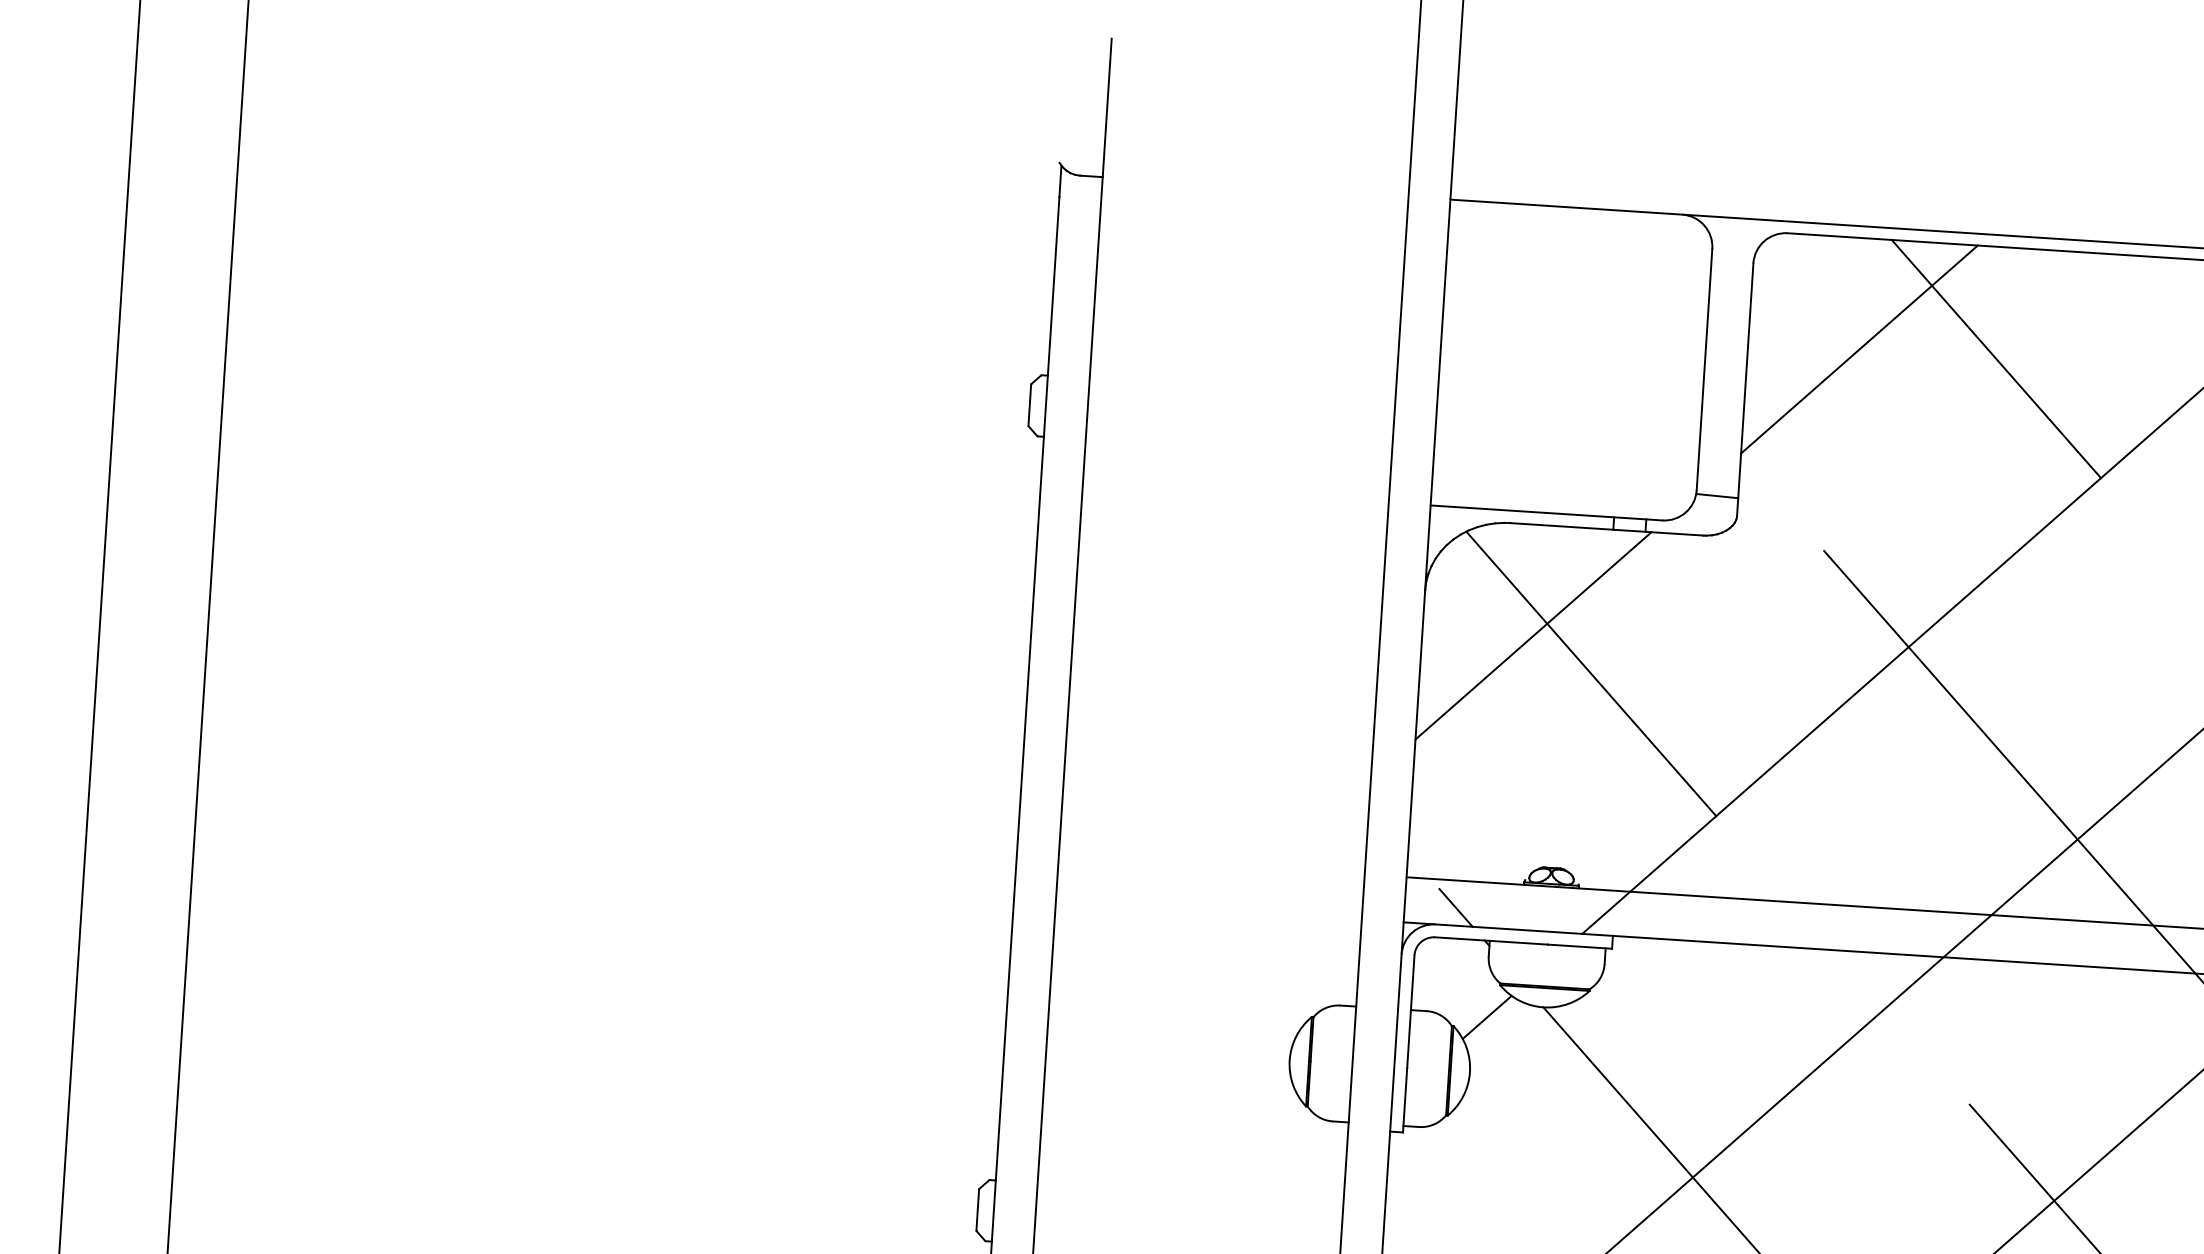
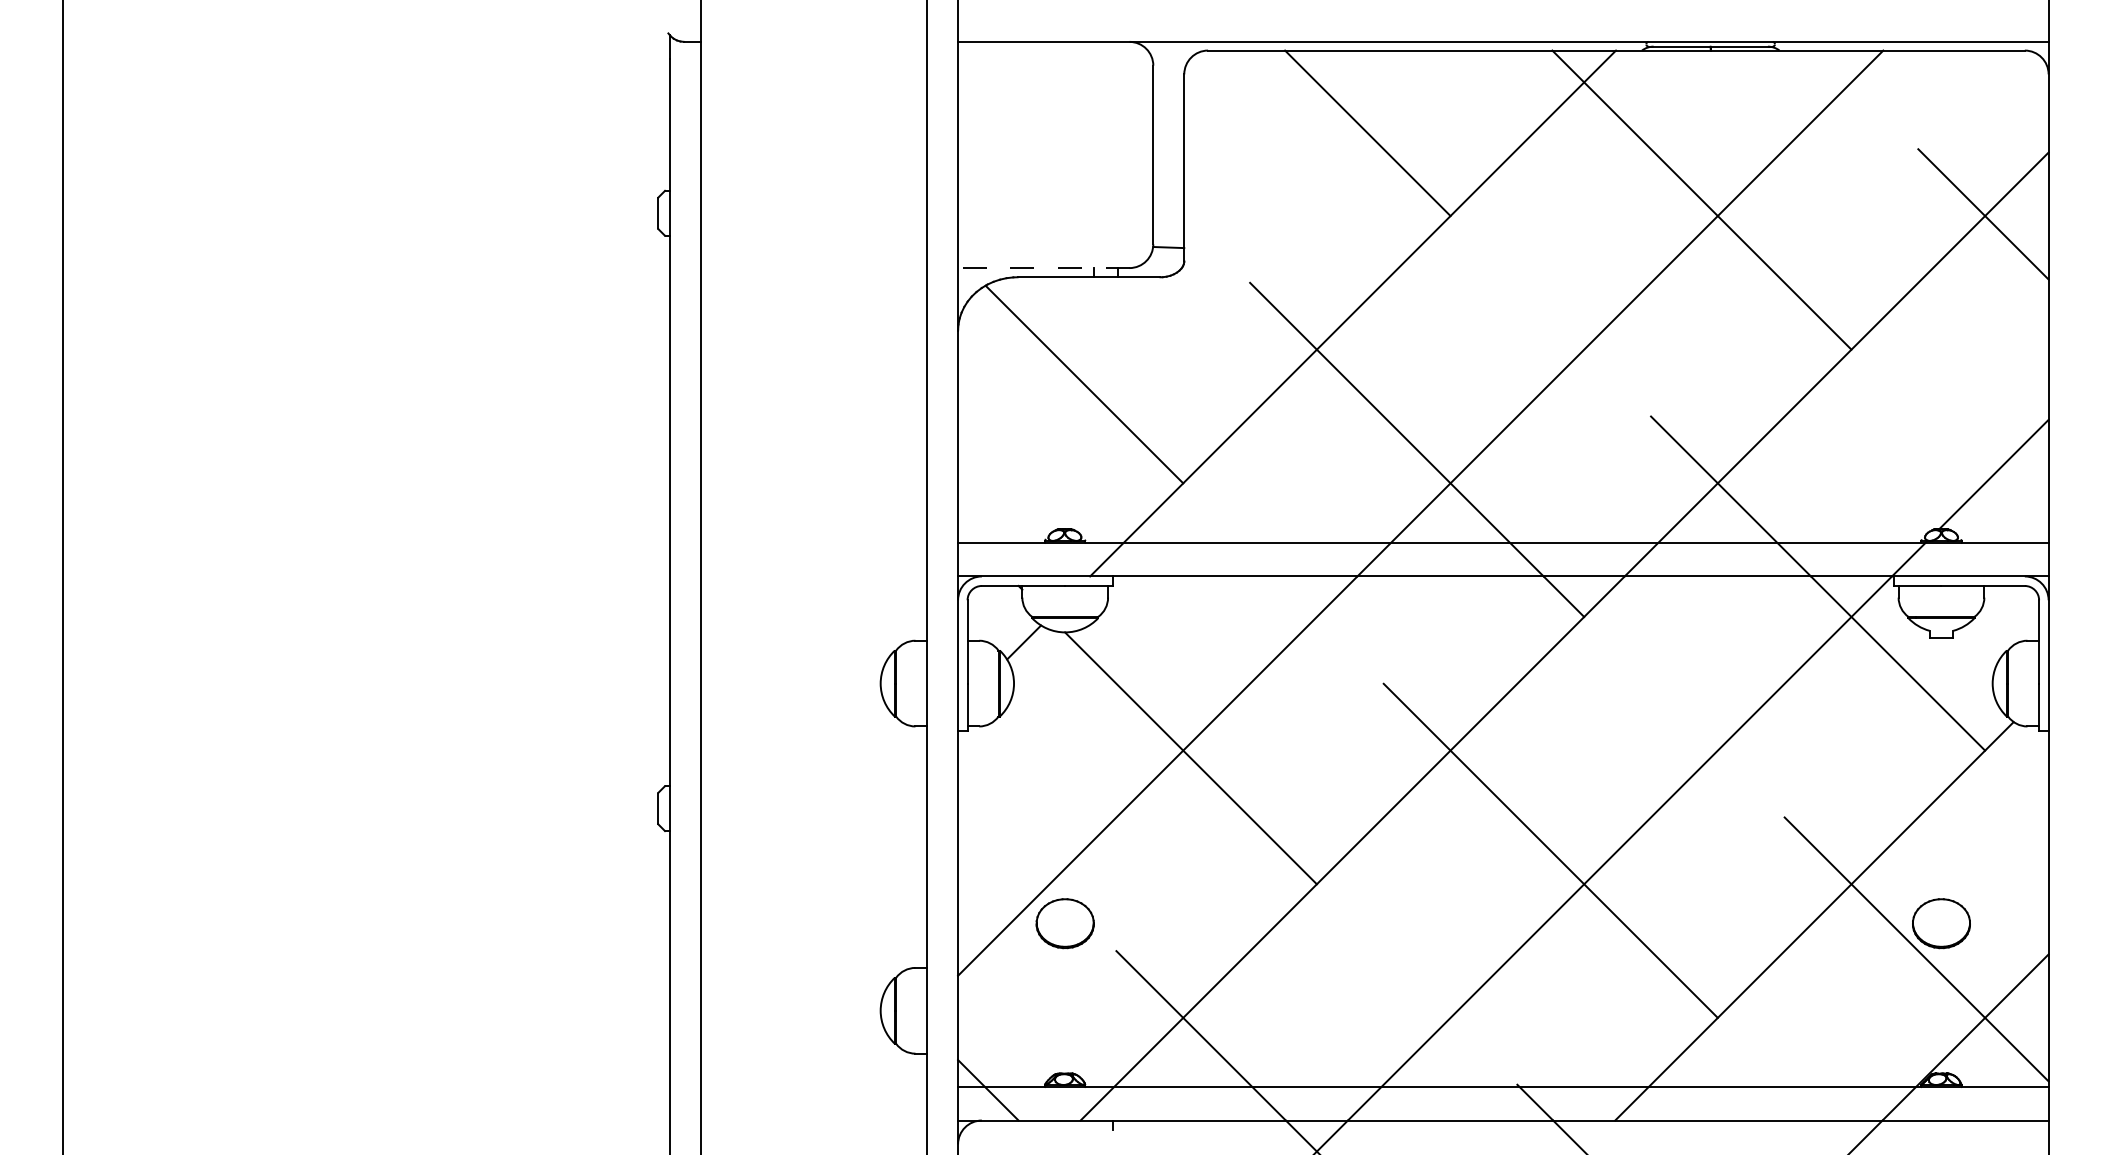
line: (1859, 349) -> (1266, 132), removed
line: (1546, 513) -> (1043, 268), solid -> dashed
line: (1534, 636) -> (1040, 359), removed
line: (1455, 908) -> (995, 563), removed

